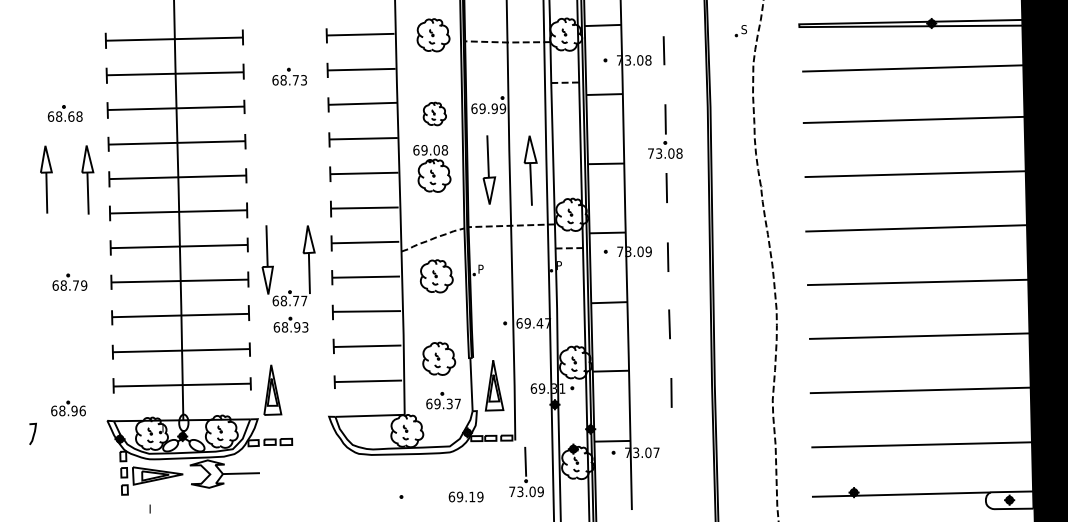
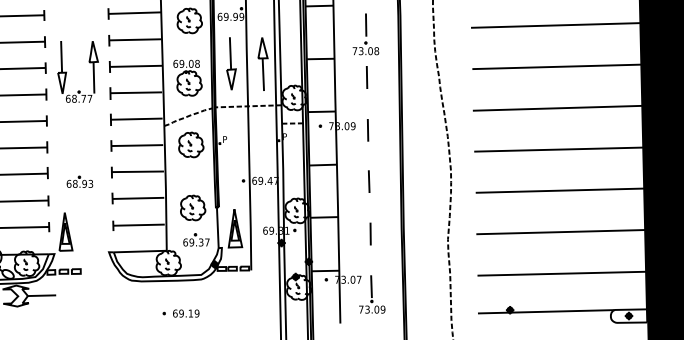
part: (434, 113) -> (189, 20), size x1.43
part: (432, 168) -> (188, 77), moved
part: (273, 265) -> (66, 71), moved
part: (526, 472) -> (372, 294), moved
text: (465, 496) -> (185, 313), moved

